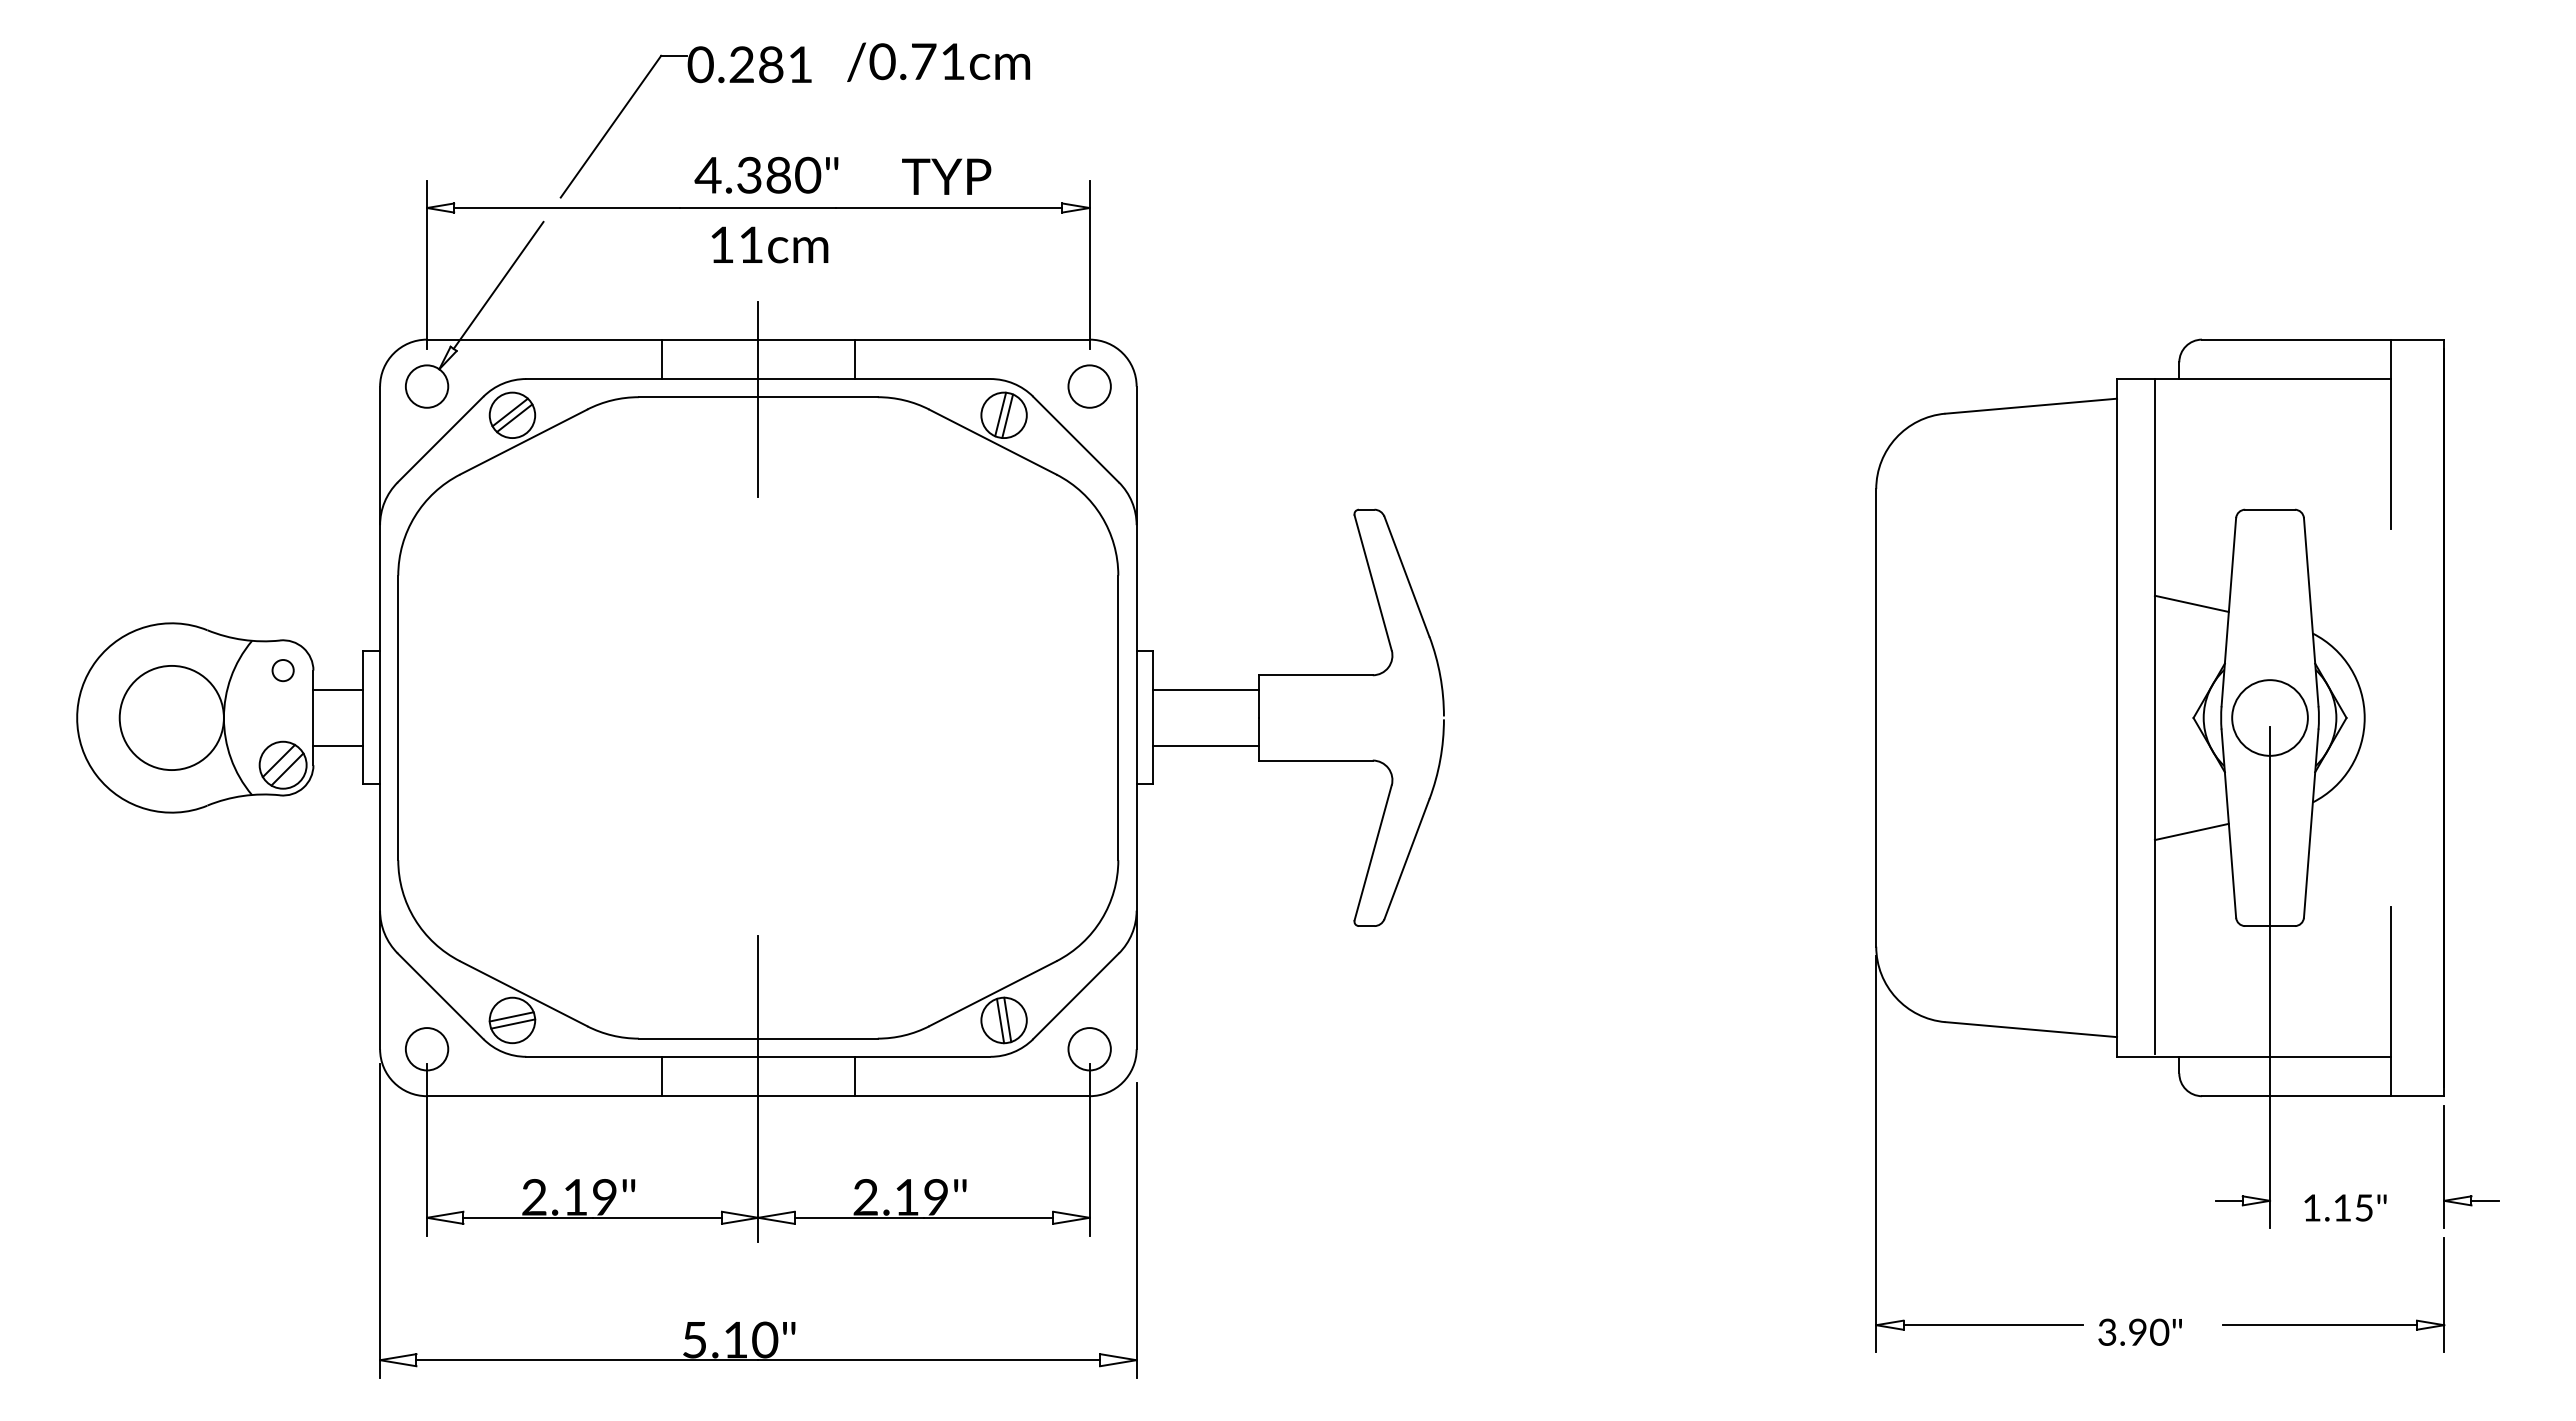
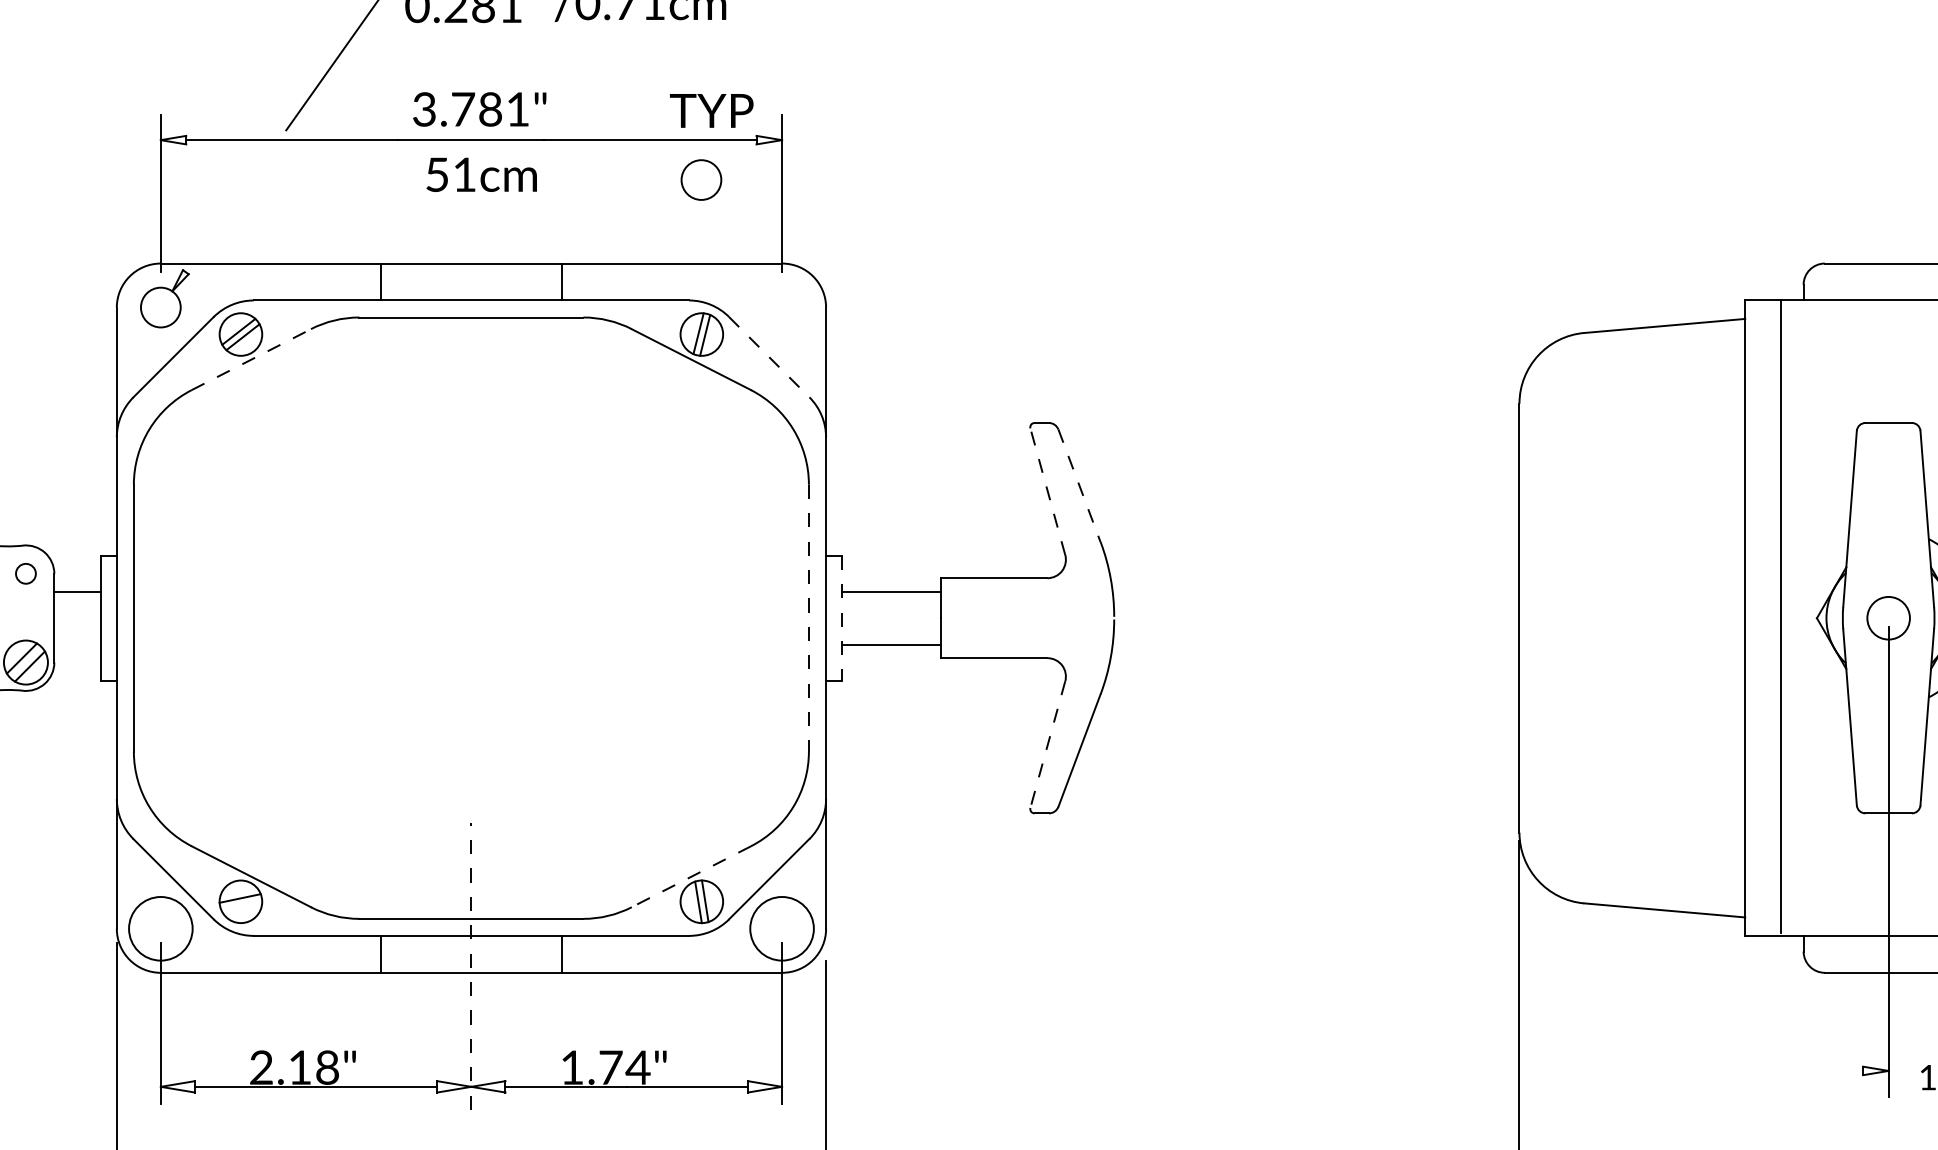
text: (757, 174) -> (470, 108), 4.380" -> 3.781"
text: (946, 176) -> (711, 110), moved
text: (721, 244) -> (436, 174), 11cm -> 51cm
line: (498, 284) -> (227, 211), removed
circle: (1089, 386) -> (701, 179), moved
line: (758, 399) -> (471, 319), removed
line: (1075, 439) -> (768, 357), solid -> dashed
line: (524, 441) -> (252, 359), solid -> dashed
line: (1407, 577) -> (1080, 486), solid -> dashed
line: (1373, 582) -> (1048, 491), solid -> dashed
line: (2191, 603) -> (1815, 510), removed
line: (1153, 717) -> (841, 617), solid -> dashed
circle: (2269, 717) -> (1888, 617), size x0.6
line: (1118, 718) -> (809, 618), solid -> dashed
line: (338, 746) -> (77, 644), removed
line: (2191, 831) -> (1815, 724), removed
line: (1373, 852) -> (1048, 744), solid -> dashed
line: (992, 993) -> (690, 876), solid -> dashed
line: (513, 1023) -> (241, 904), removed
circle: (426, 1049) -> (160, 929), size x1.6
circle: (1089, 1049) -> (781, 929), size x1.6
line: (758, 1088) -> (471, 965), solid -> dashed
text: (901, 1197) -> (605, 1067), 2.19" -> 1.74"
text: (604, 1198) -> (327, 1068), 2.19" -> 2.18"
line: (2228, 1200) -> (1849, 1070), removed

